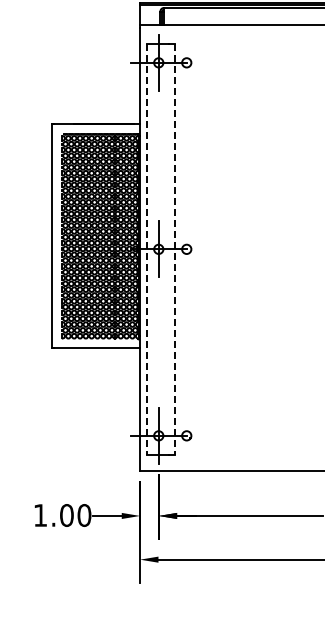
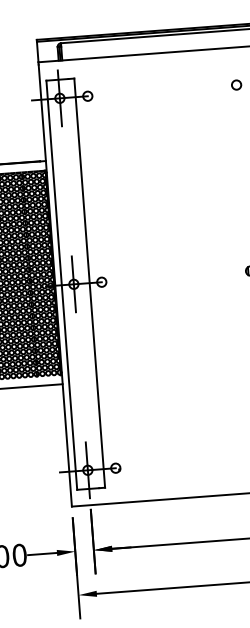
line: (146, 249) -> (61, 285), dashed -> solid
line: (174, 249) -> (89, 283), dashed -> solid

